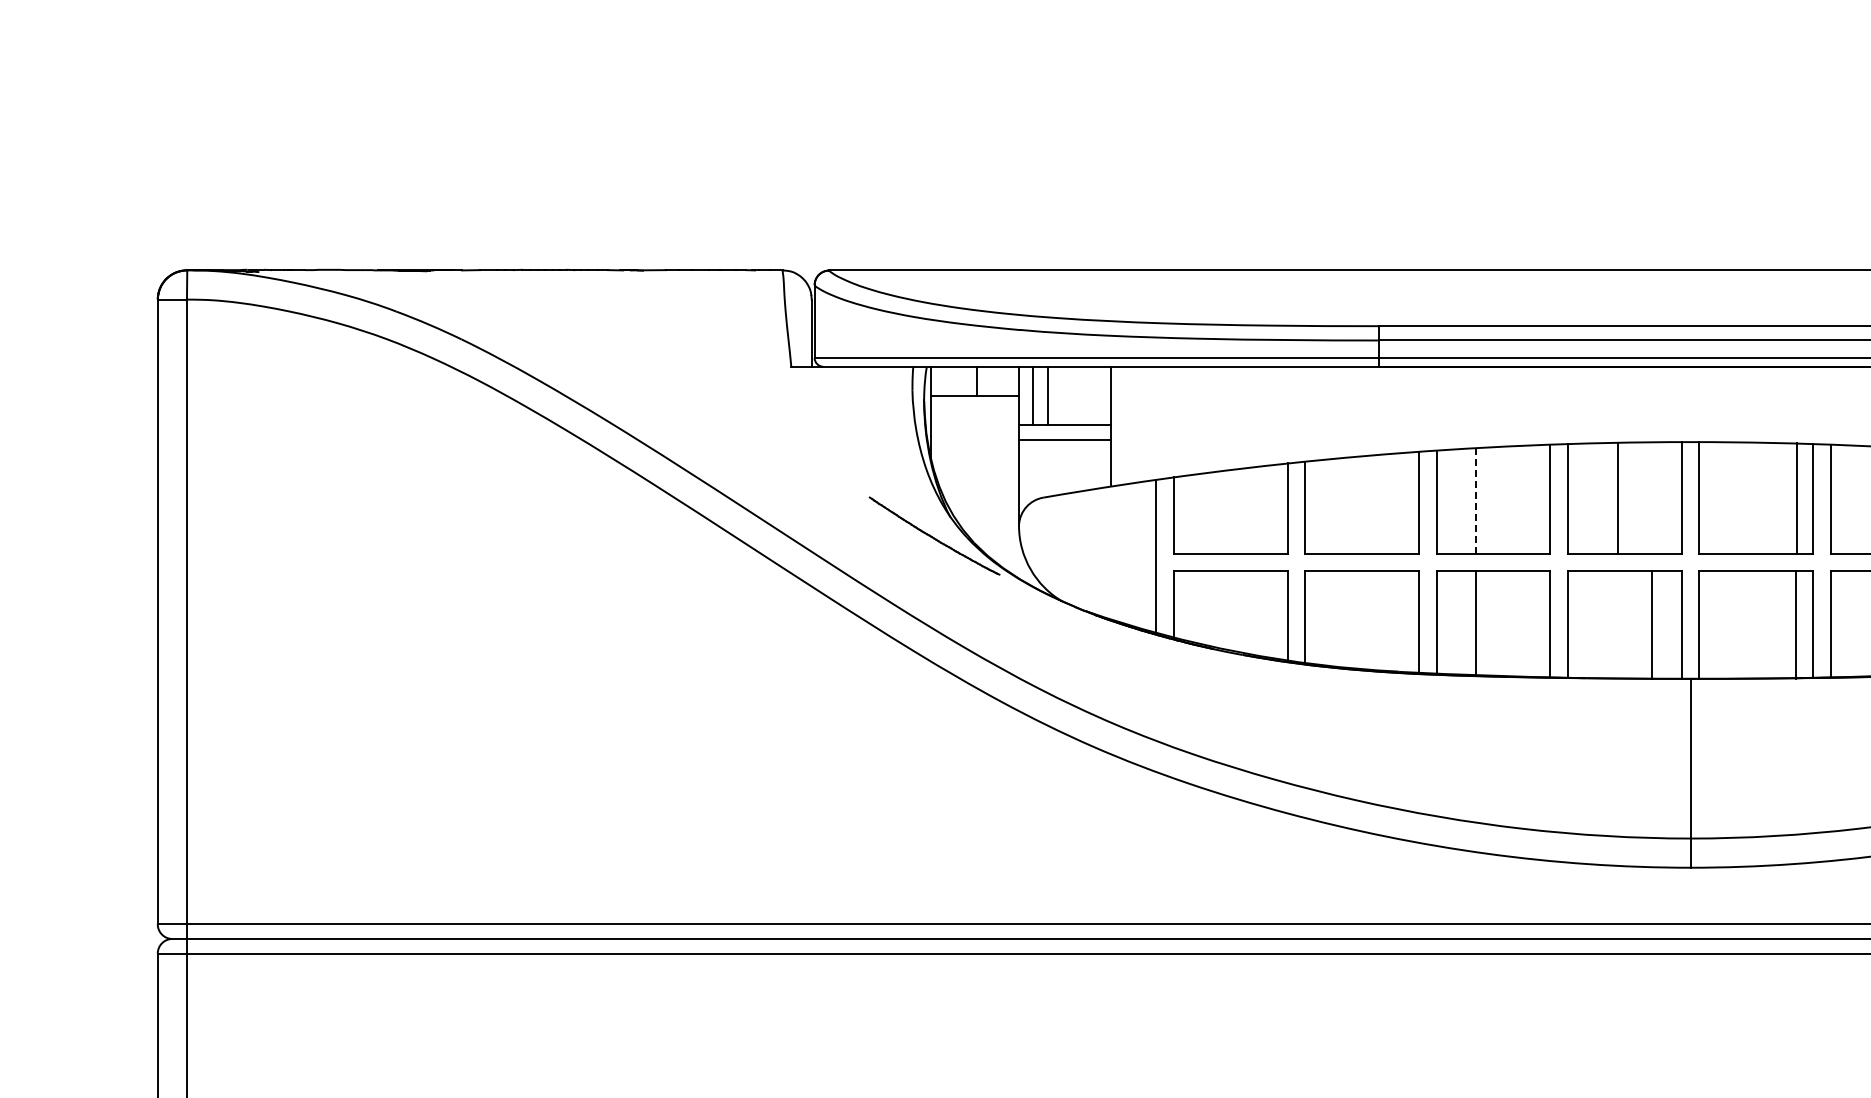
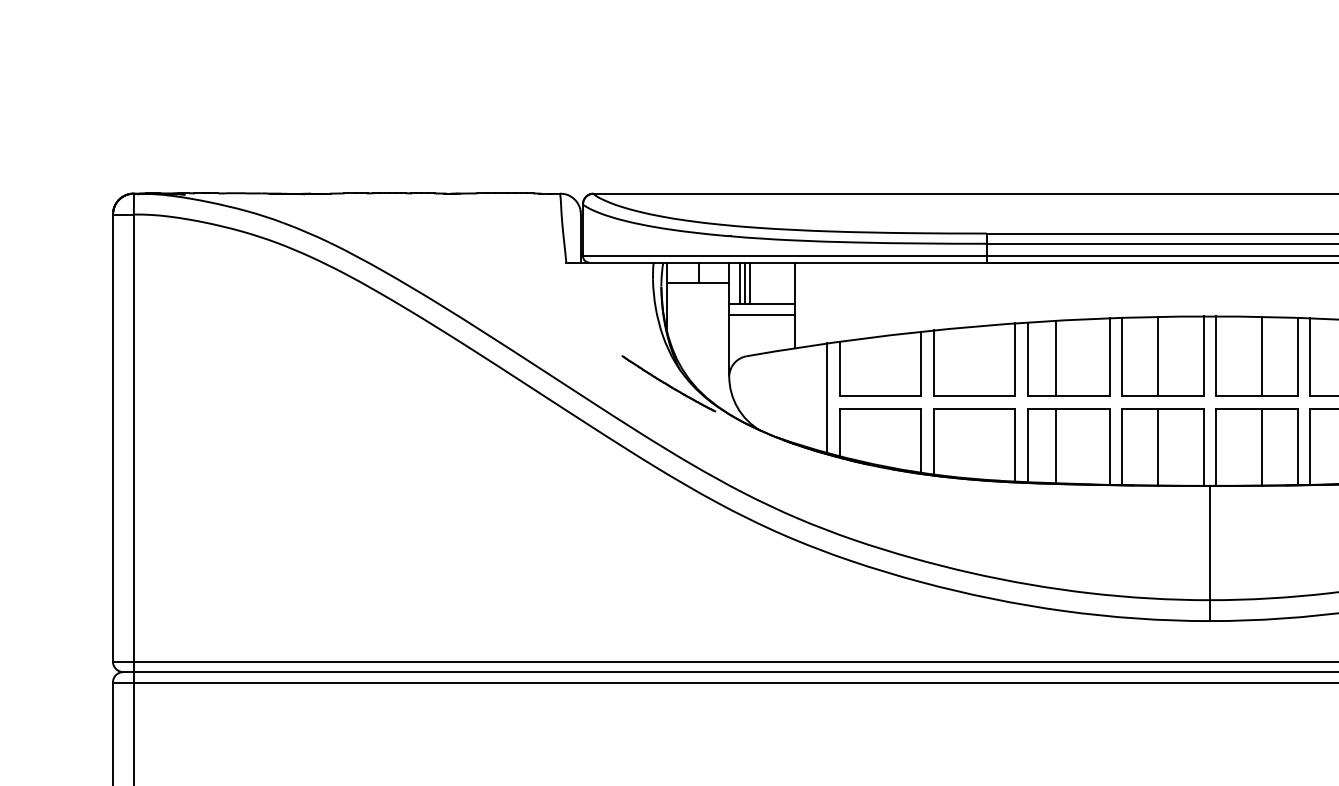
line: (1040, 395) -> (744, 283), added
line: (1797, 497) -> (1262, 356), moved
line: (1475, 500) -> (1055, 358), dashed -> solid
line: (1652, 624) -> (1158, 447), moved
line: (1796, 624) -> (1262, 447), moved

